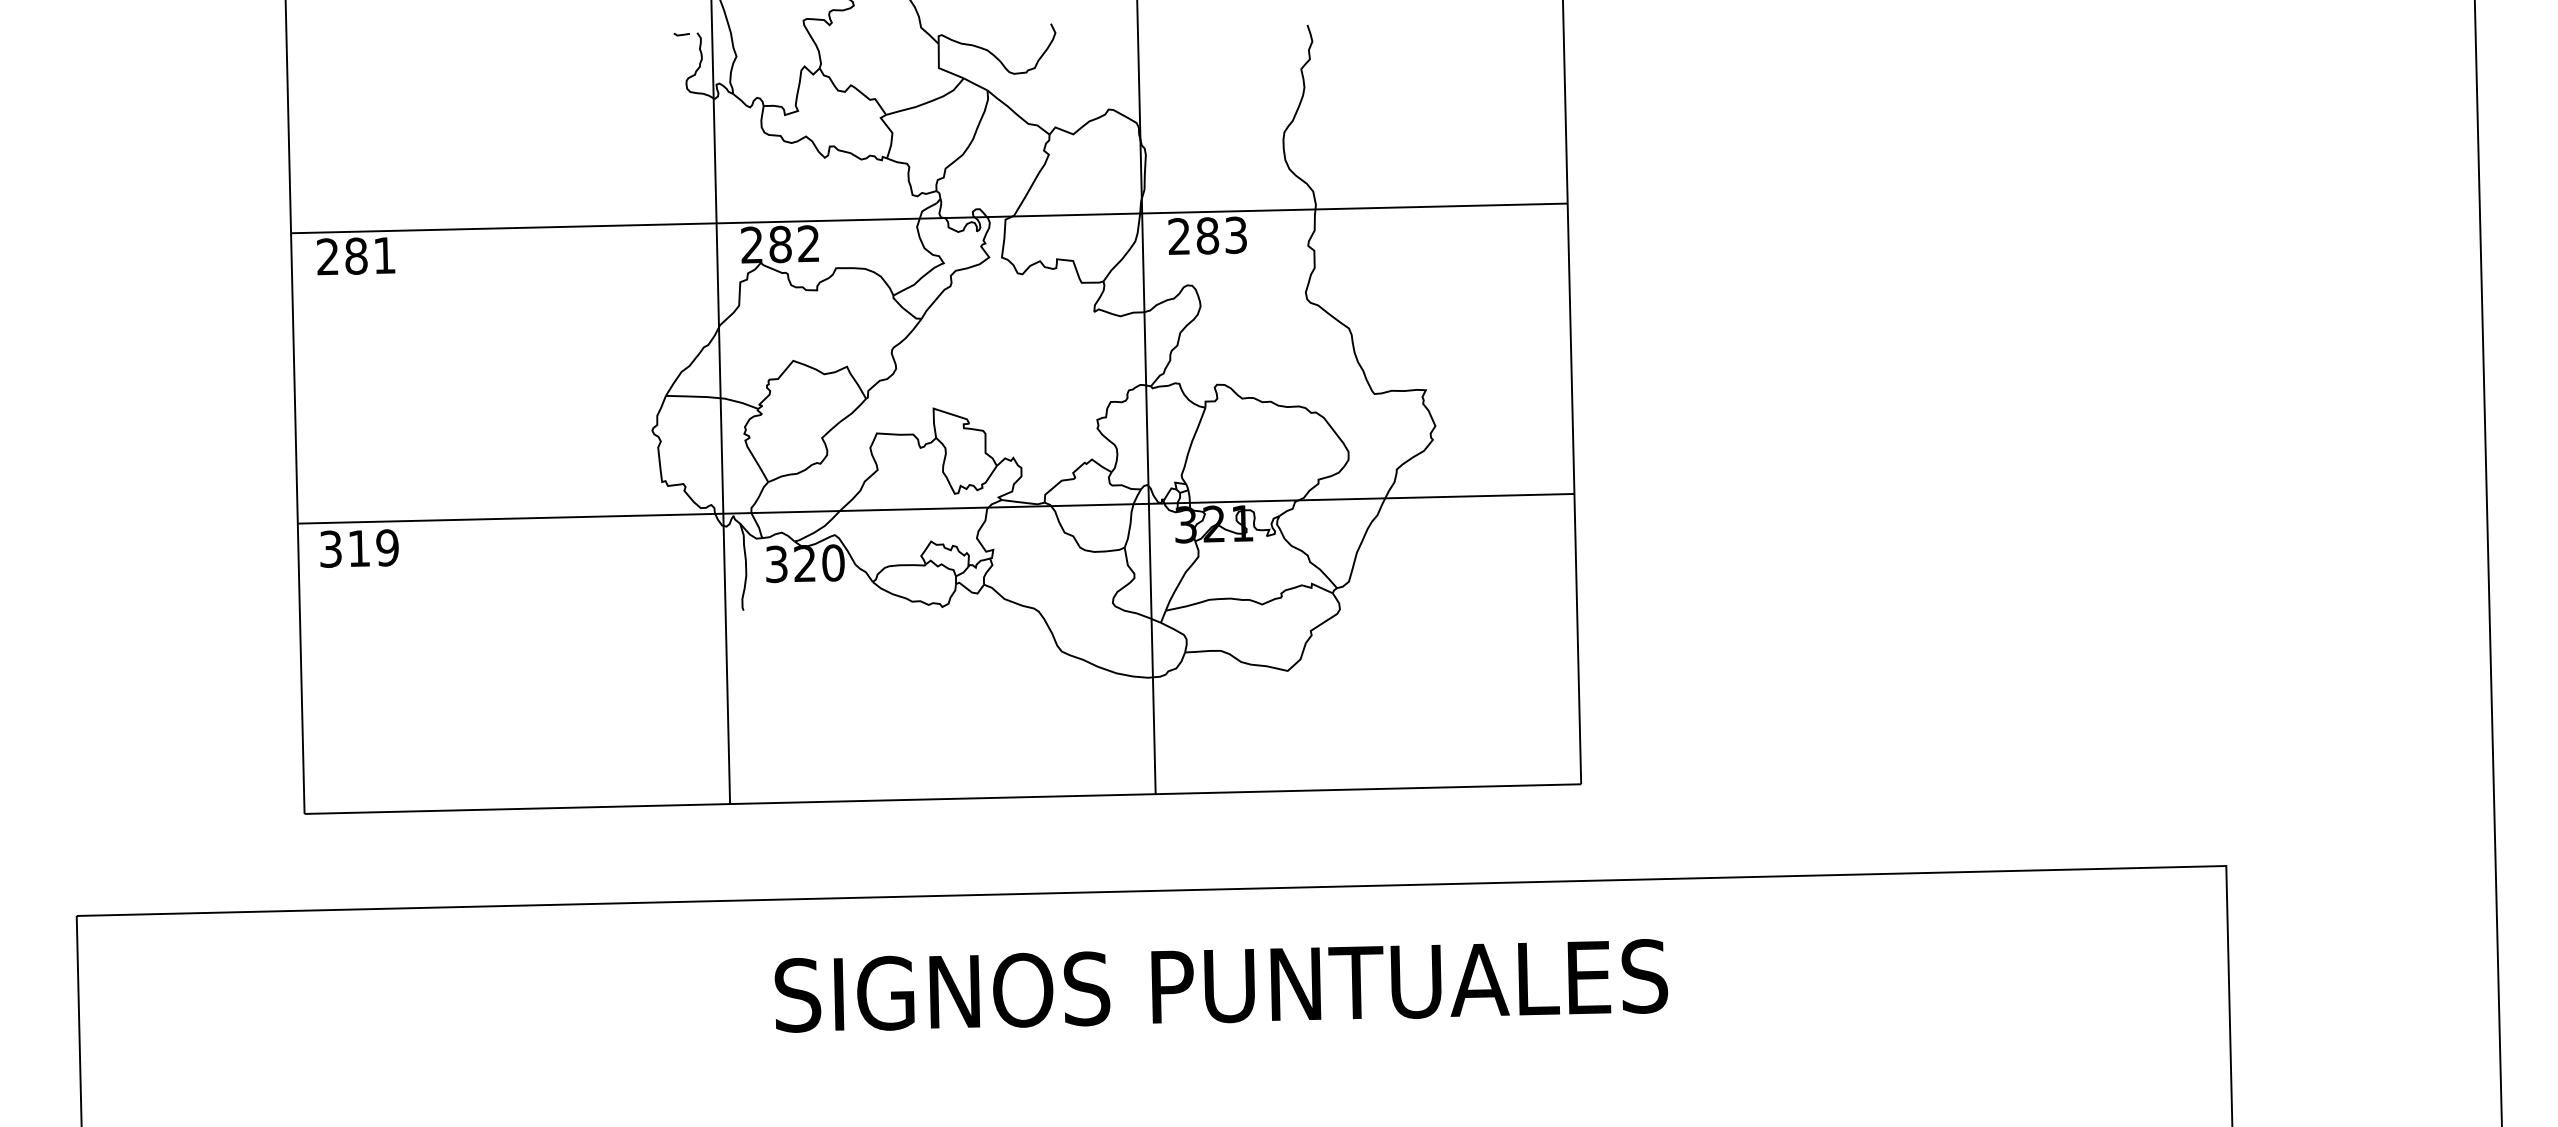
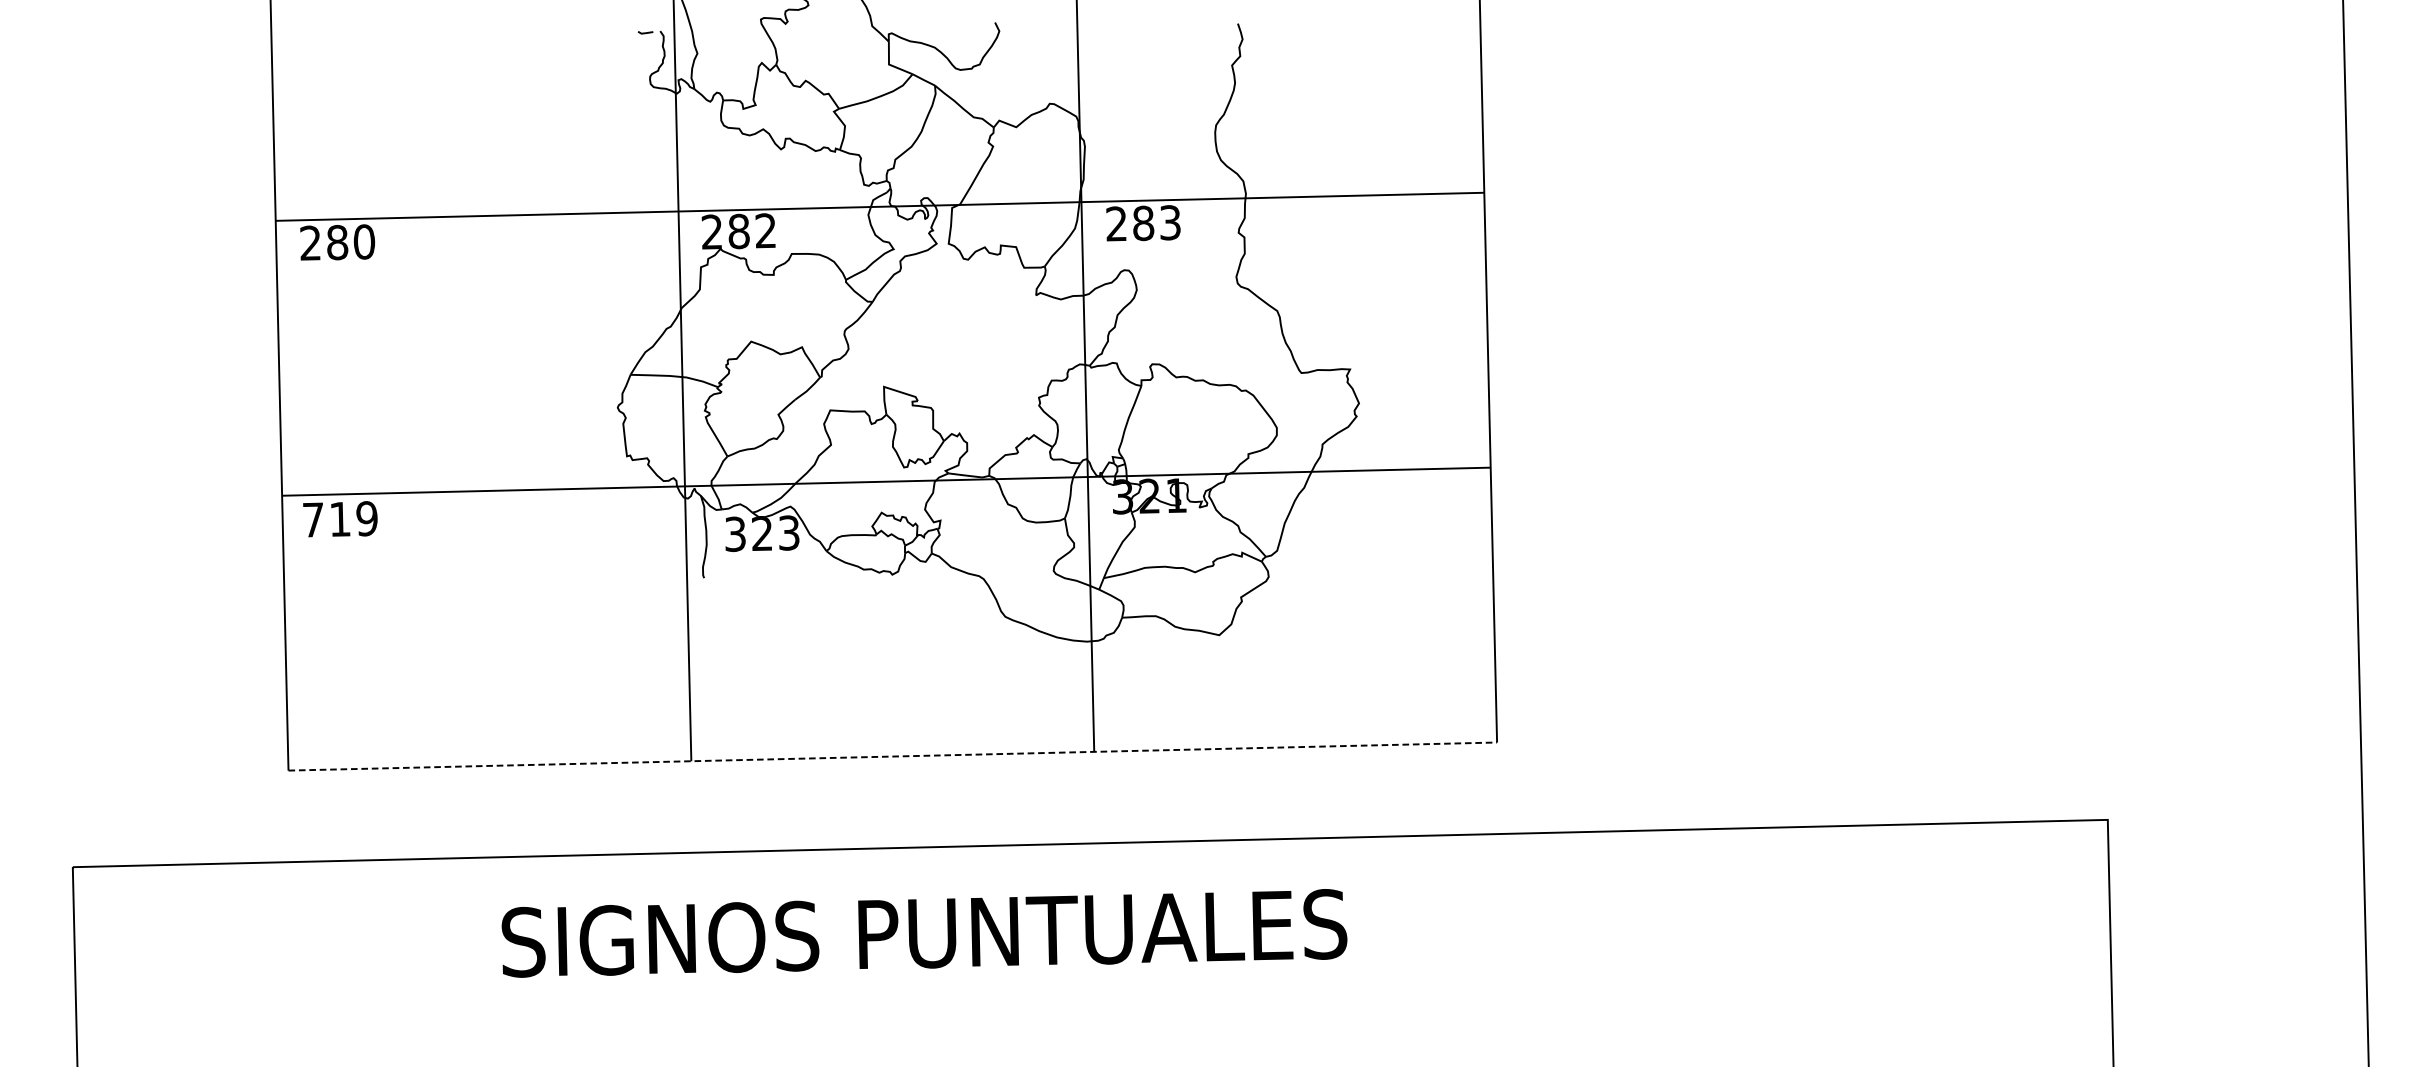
text: (384, 255) -> (364, 241), 281 -> 280
text: (330, 548) -> (313, 519), 319 -> 719
text: (833, 562) -> (789, 532), 320 -> 323
line: (943, 799) -> (893, 756), solid -> dashed
text: (1221, 985) -> (924, 933), moved

